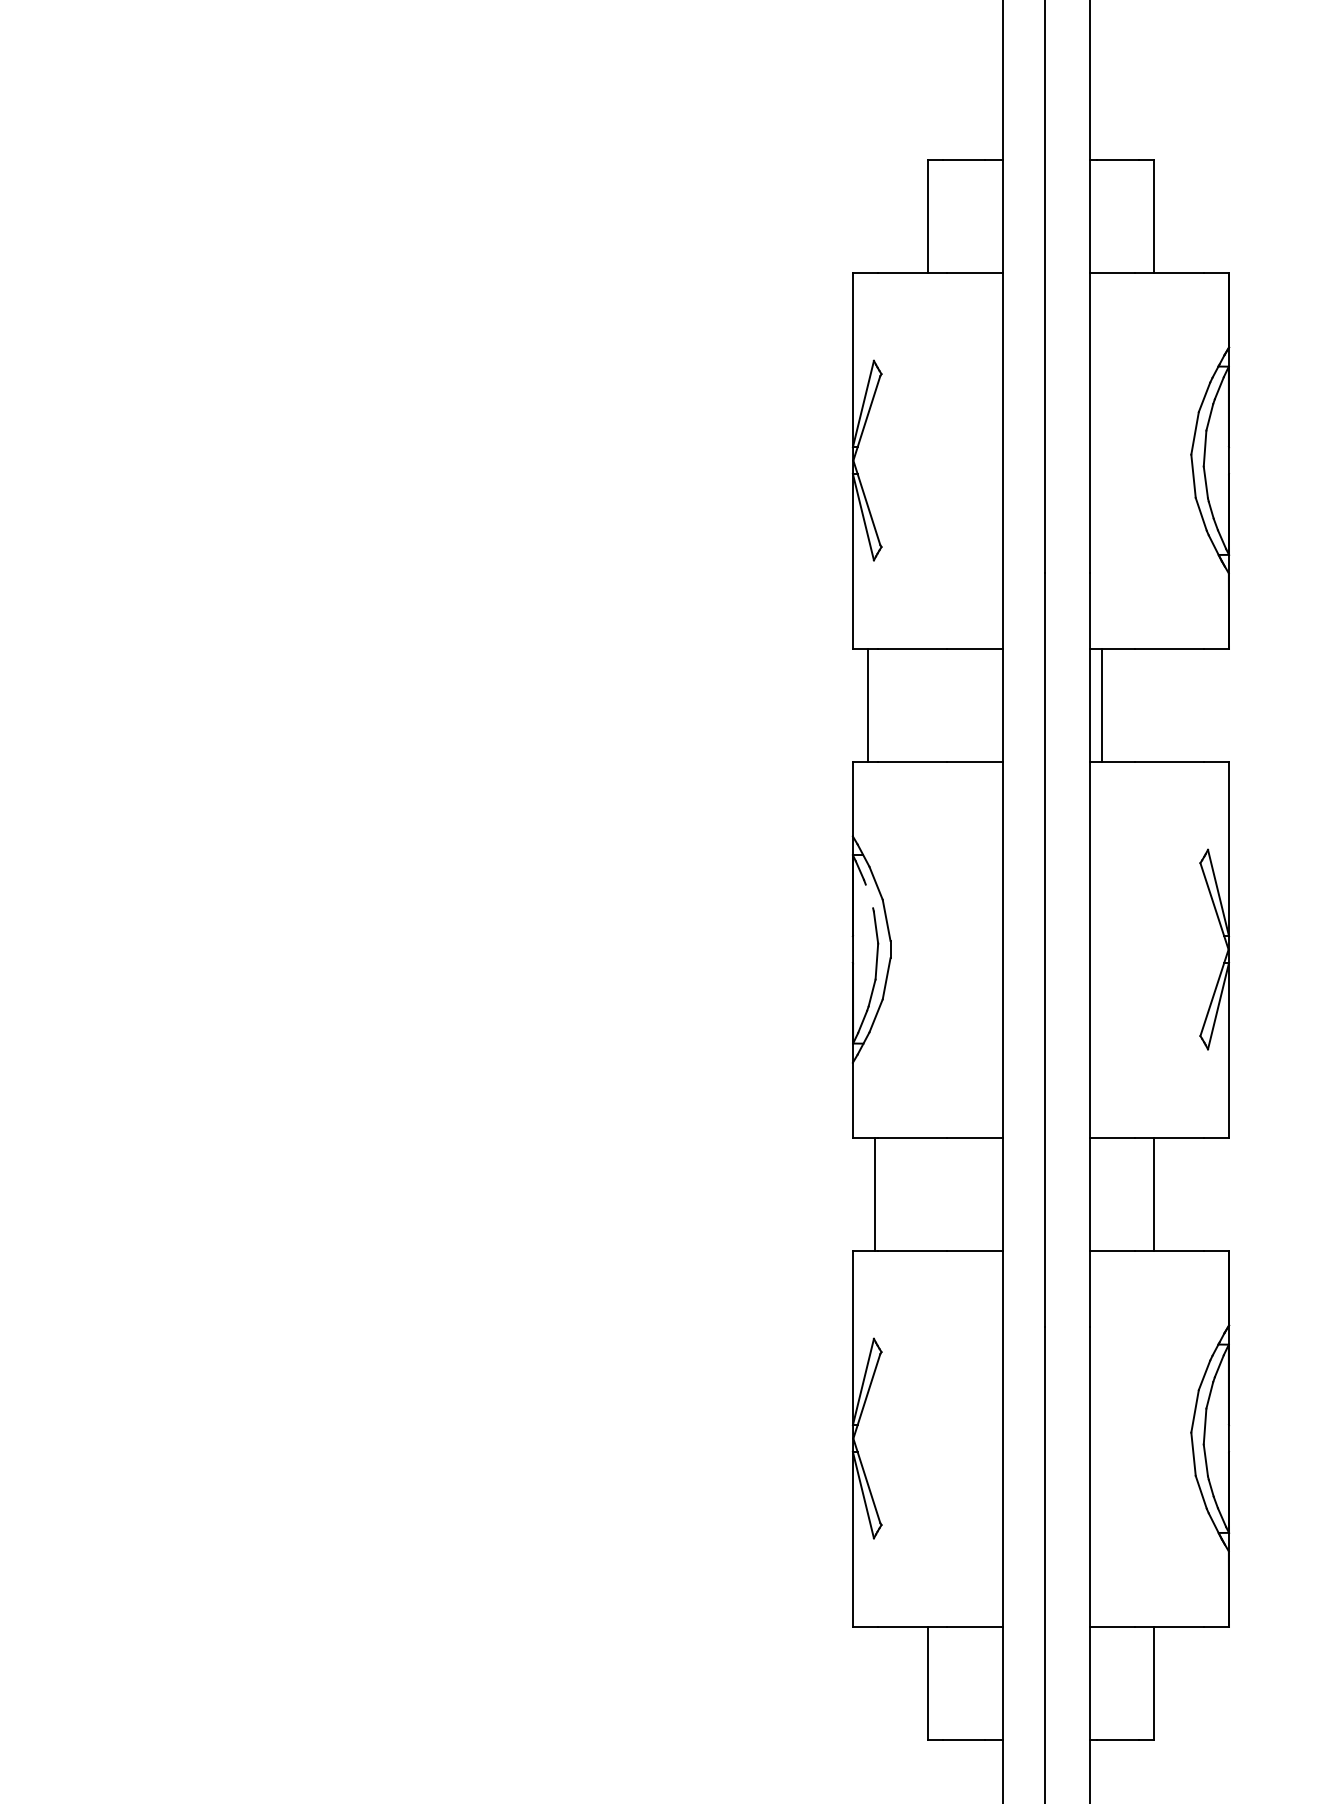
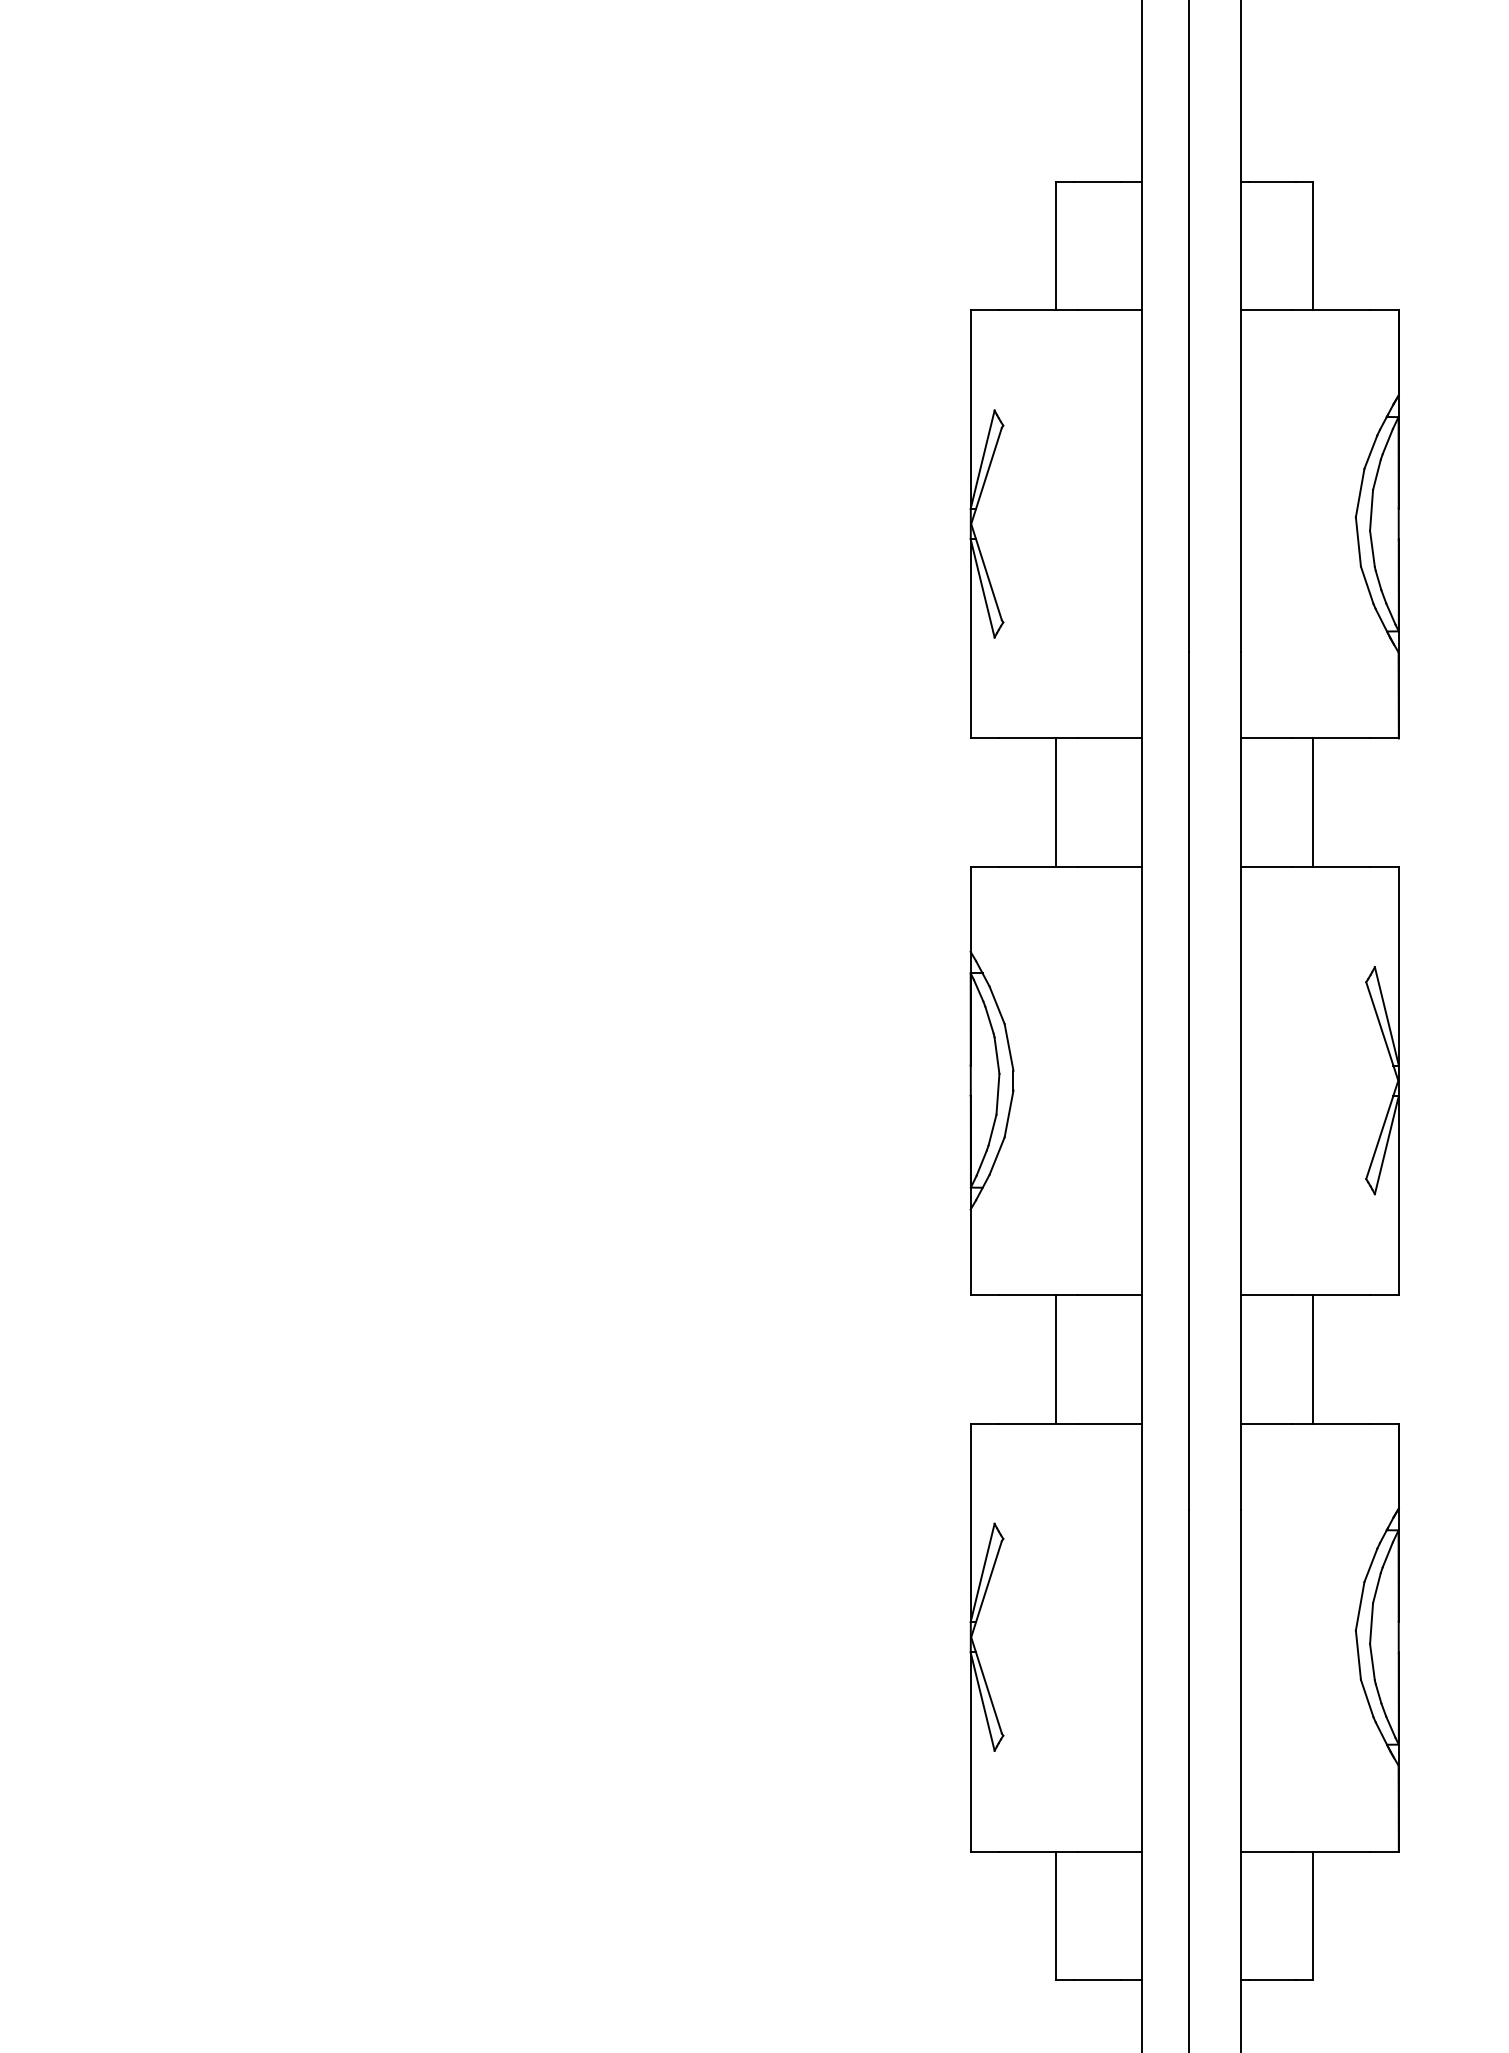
line: (868, 705) -> (1056, 802), moved
line: (1102, 705) -> (1313, 802), moved
line: (869, 895) -> (989, 1019), added
line: (874, 1194) -> (1056, 1359), moved

